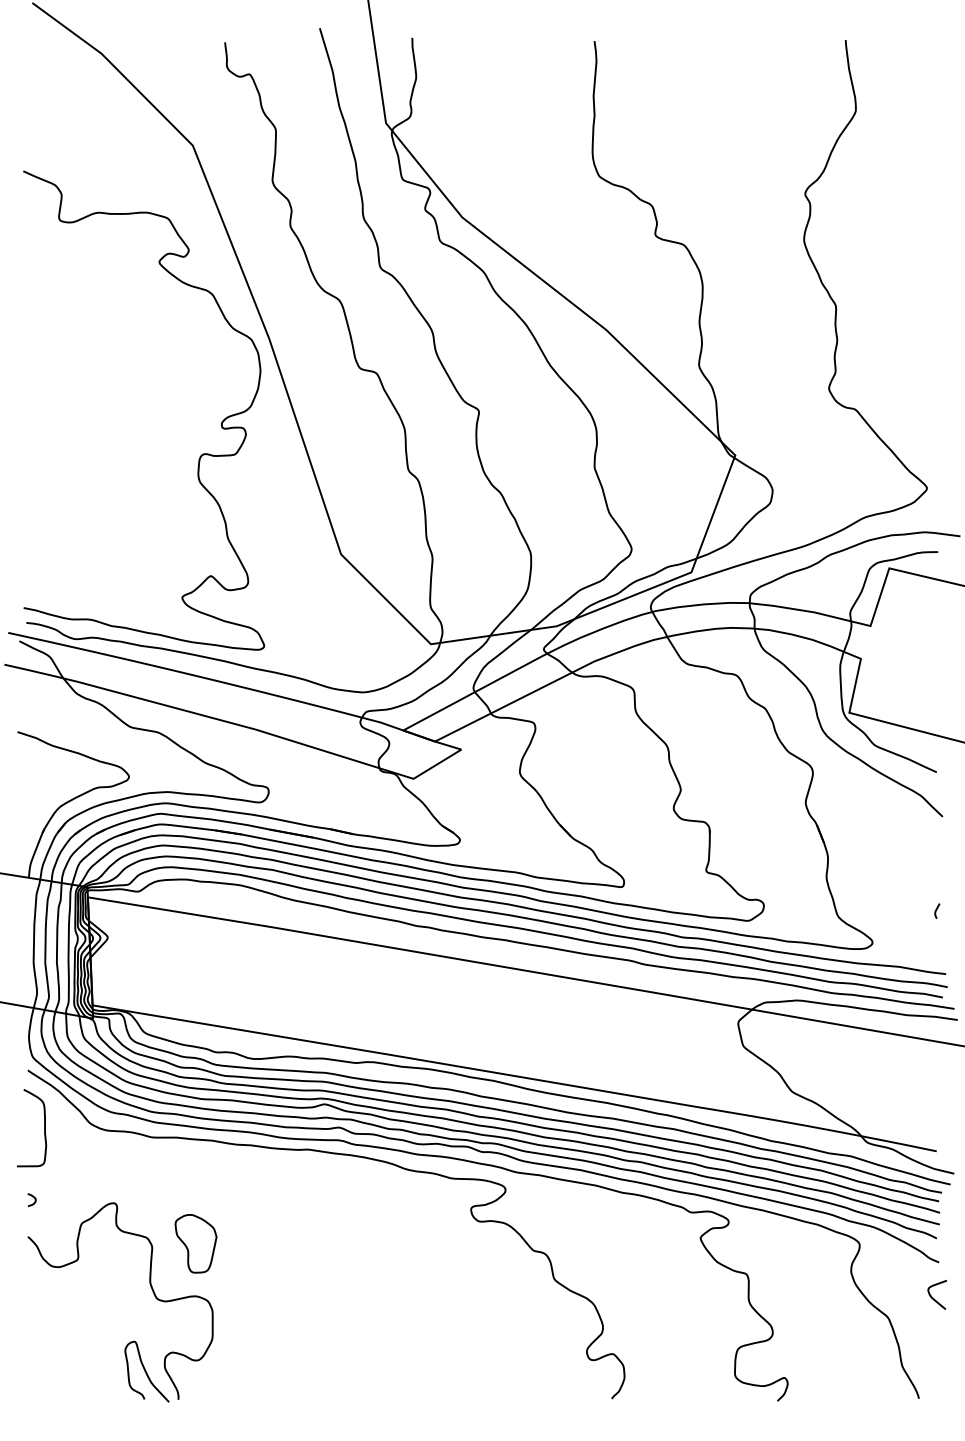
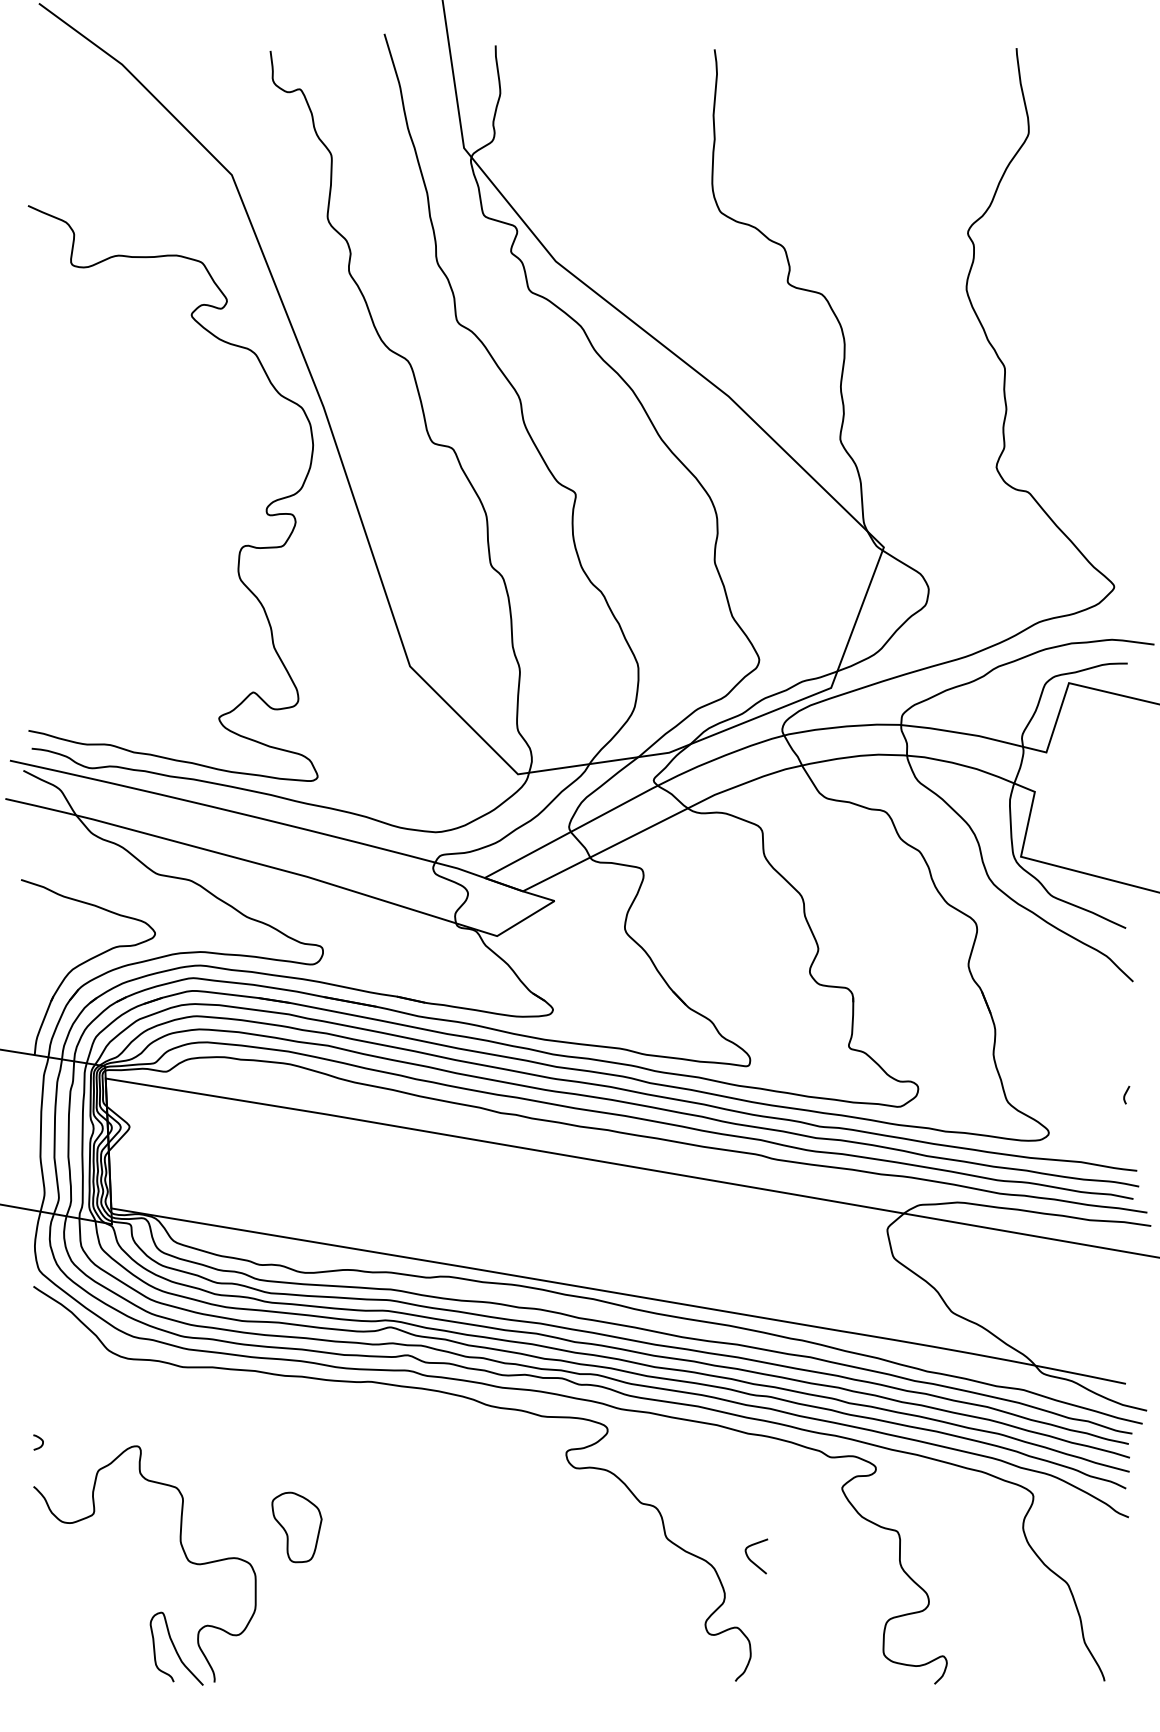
curve: (44, 1128) -> (53, 1356), removed
part: (195, 1243) -> (296, 1527), moved
curve: (933, 1297) -> (751, 1559), moved

